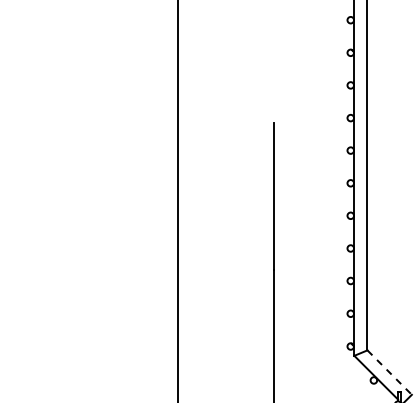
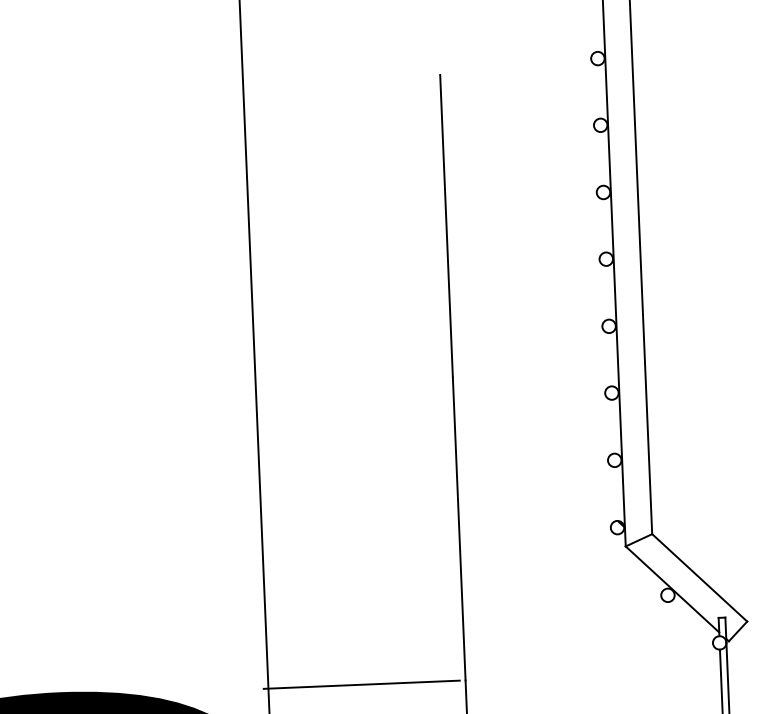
line: (390, 372) -> (701, 577), dashed -> solid

